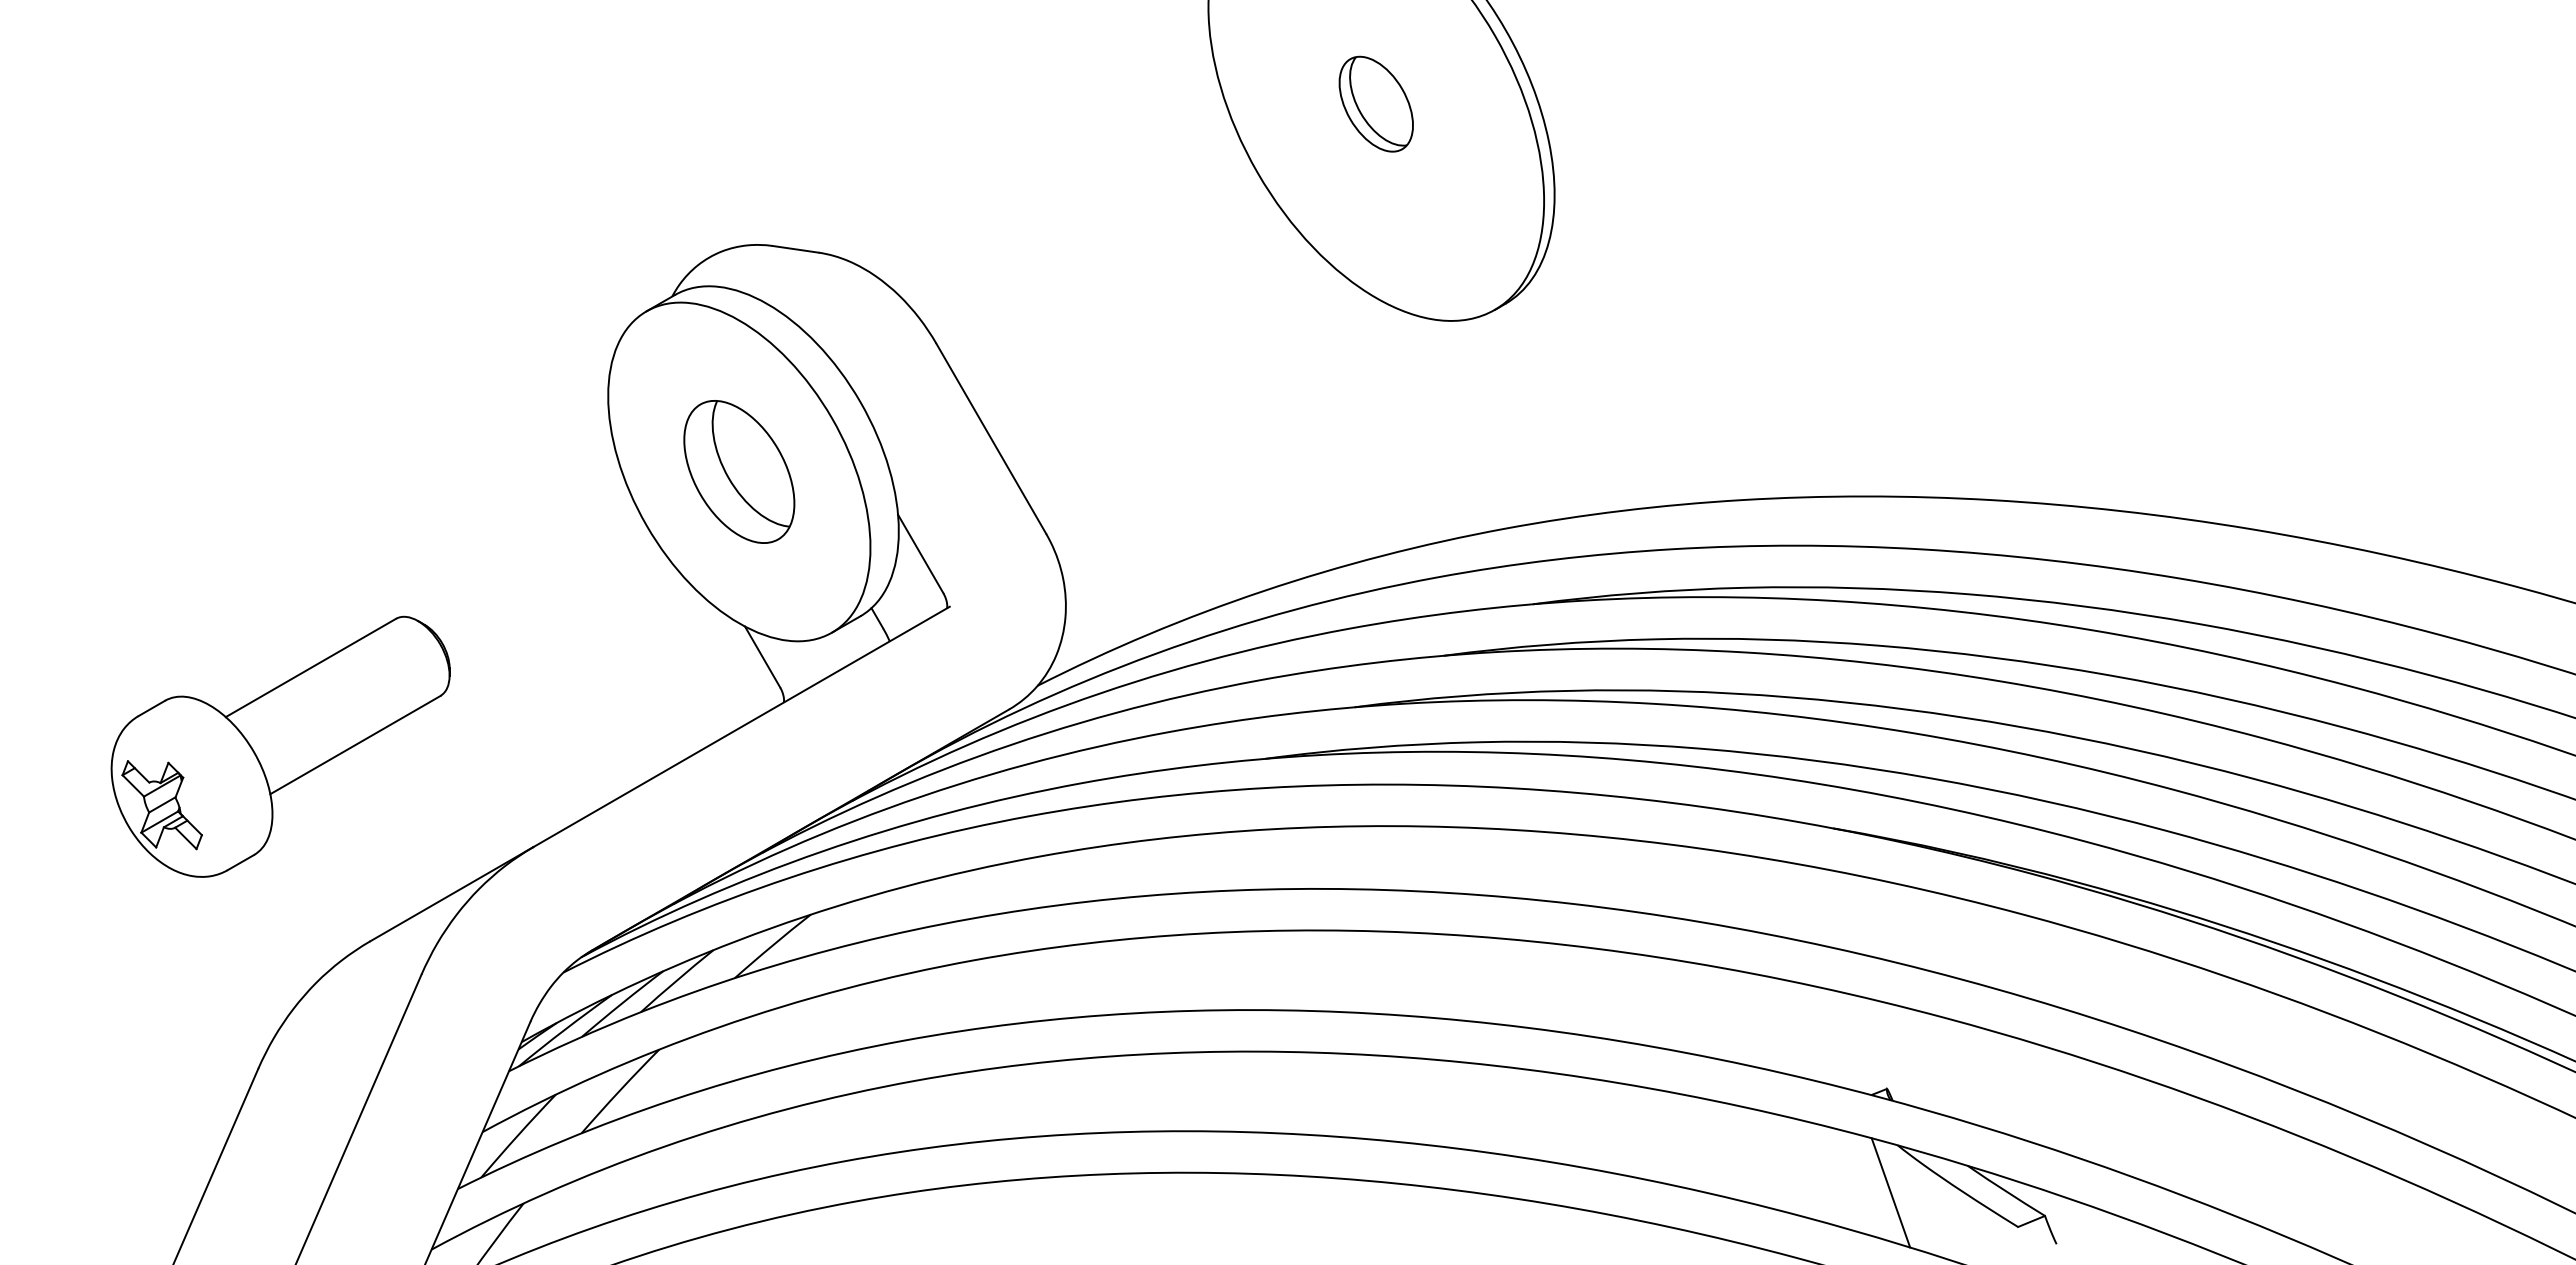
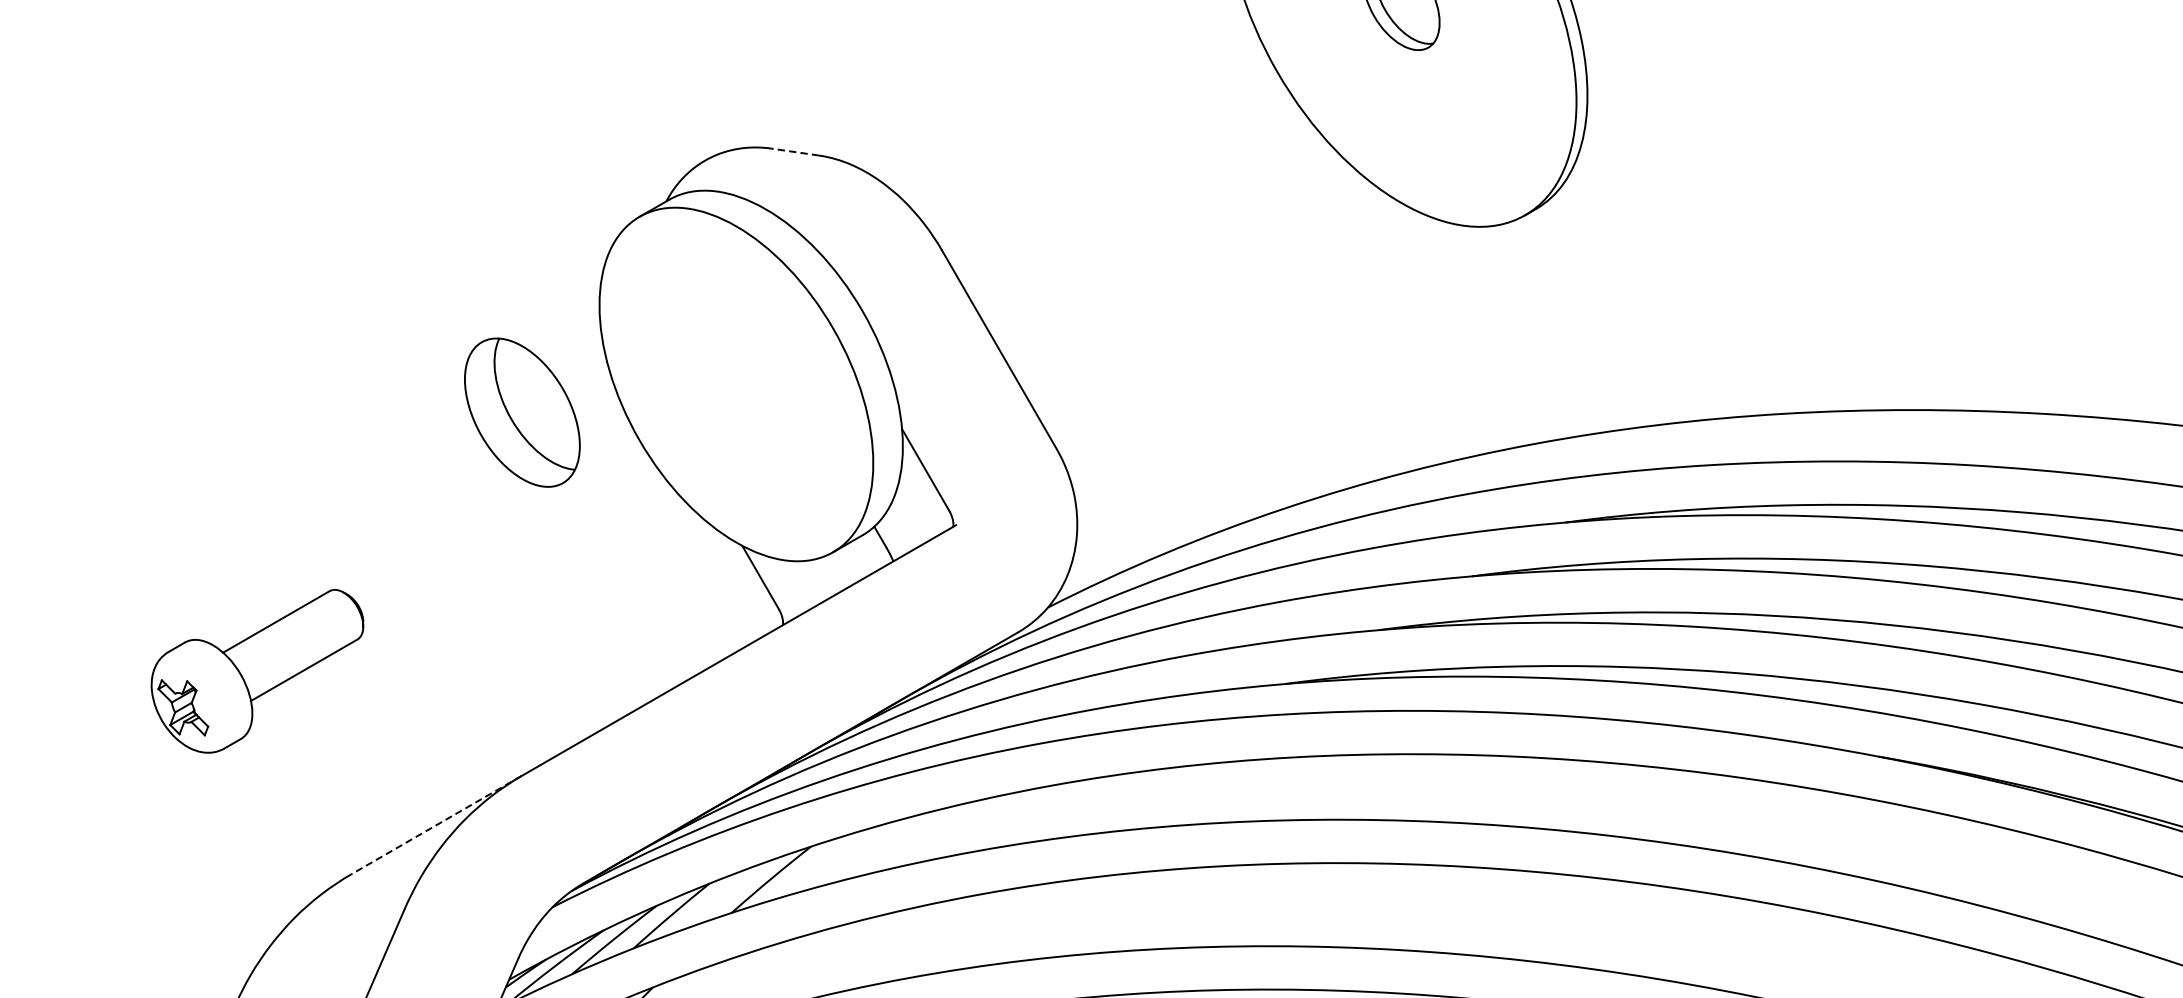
line: (795, 249) -> (795, 152), solid -> dashed
part: (739, 471) -> (522, 412), moved
part: (280, 746) -> (257, 671), size x0.6
line: (451, 894) -> (435, 825), solid -> dashed

